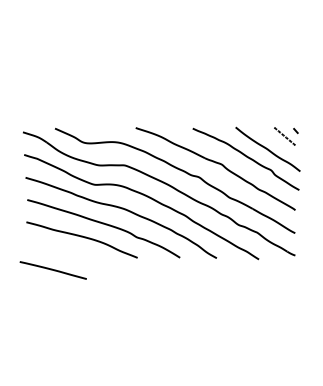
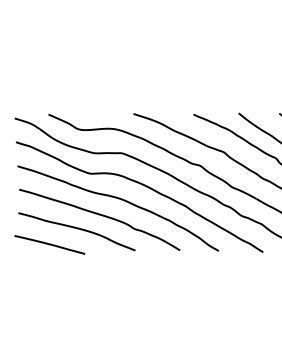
line: (52, 270) -> (48, 244), moved

